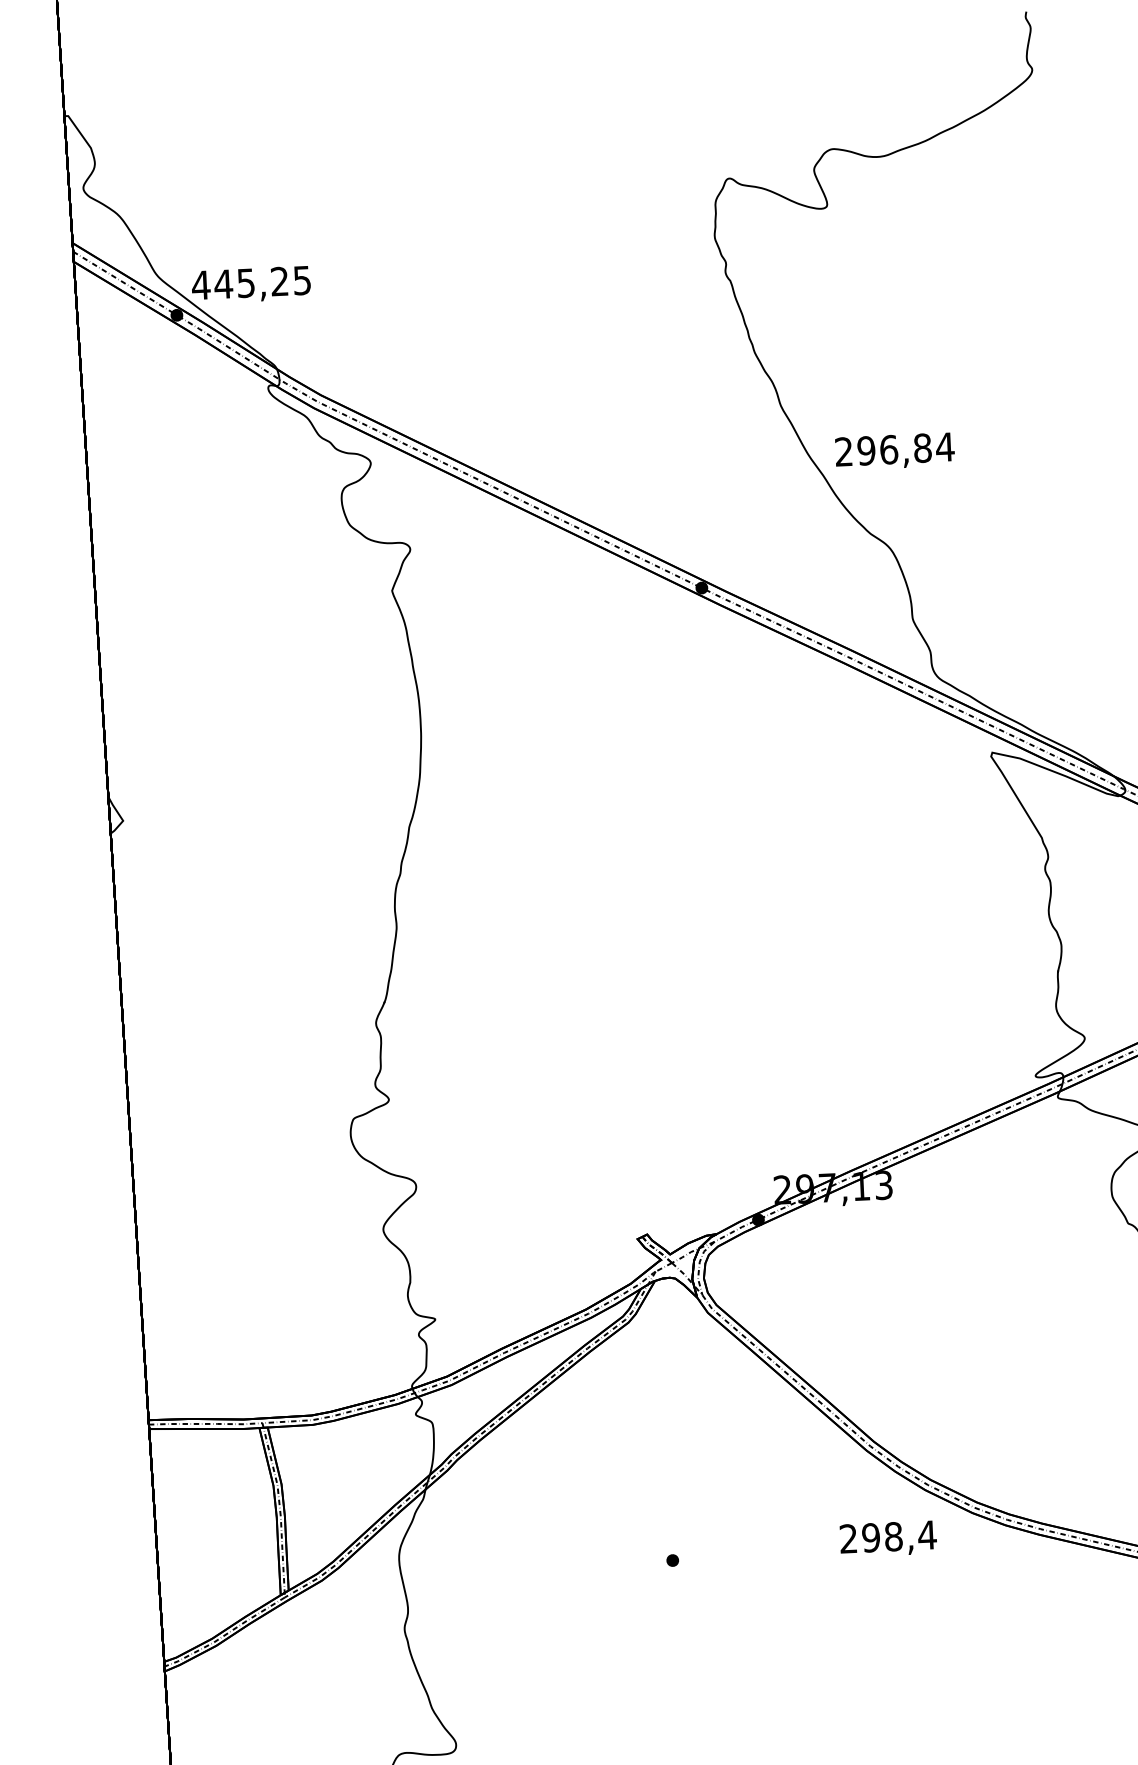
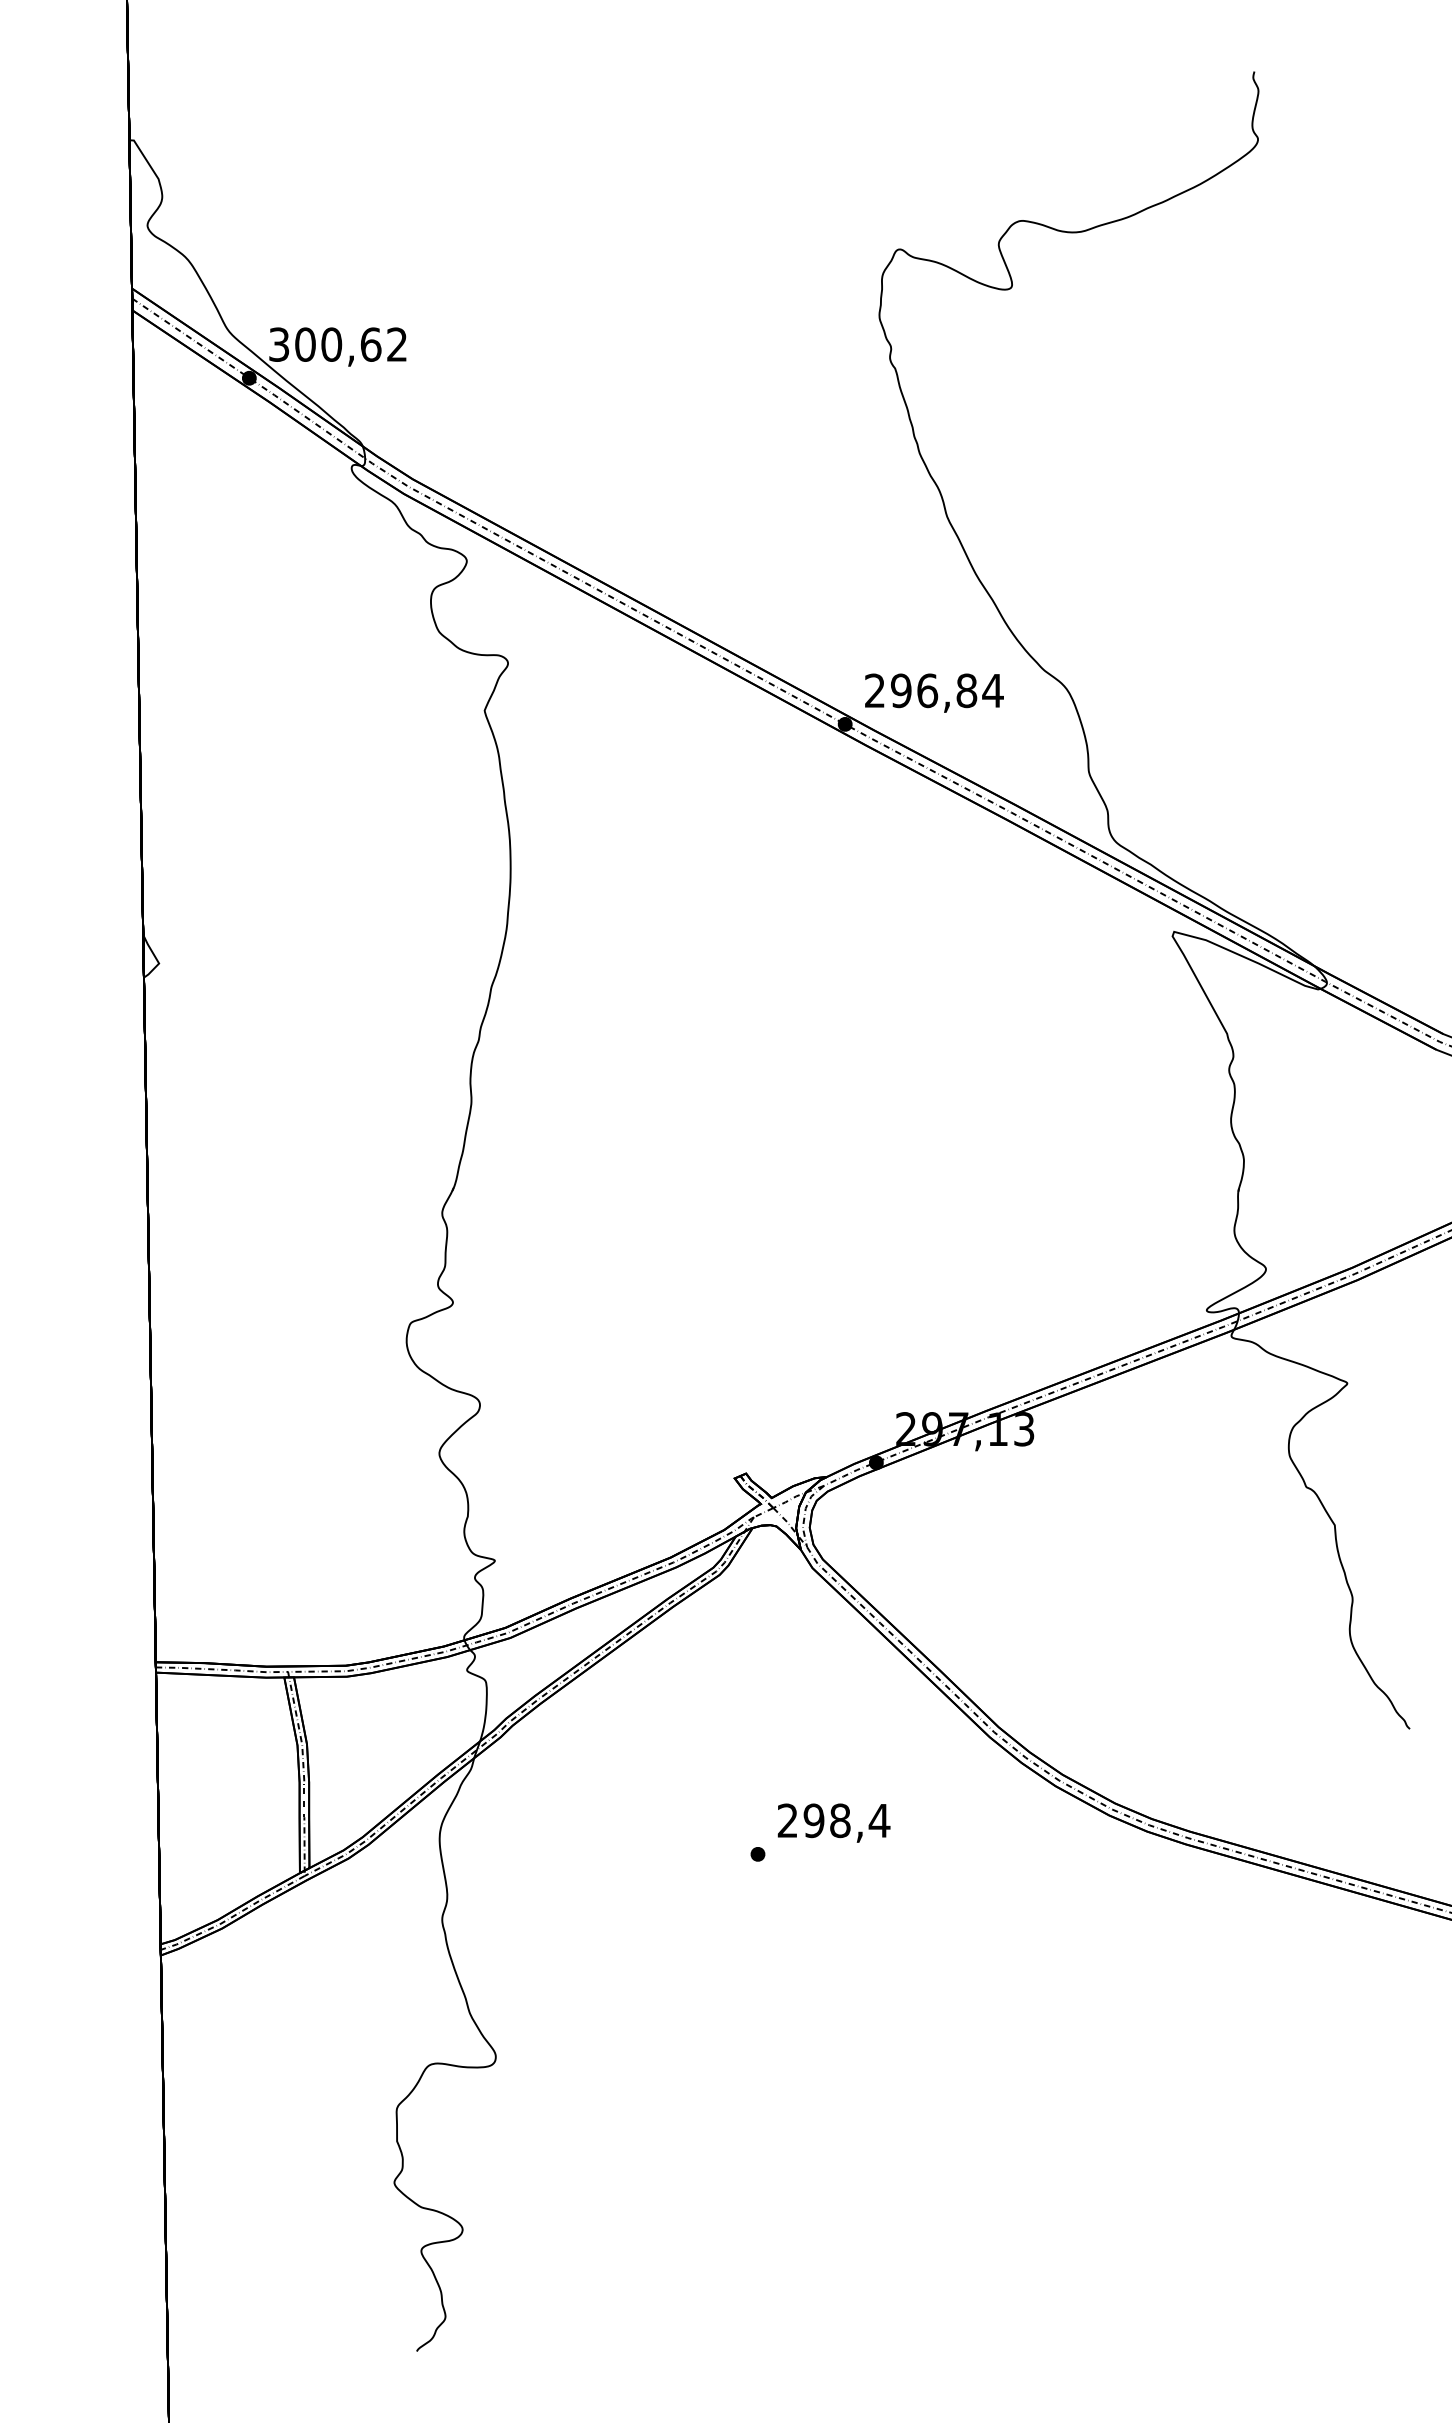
text: (251, 282) -> (337, 344), 445,25 -> 300,62
text: (895, 450) -> (934, 692), moved
text: (887, 1538) -> (833, 1822), moved

